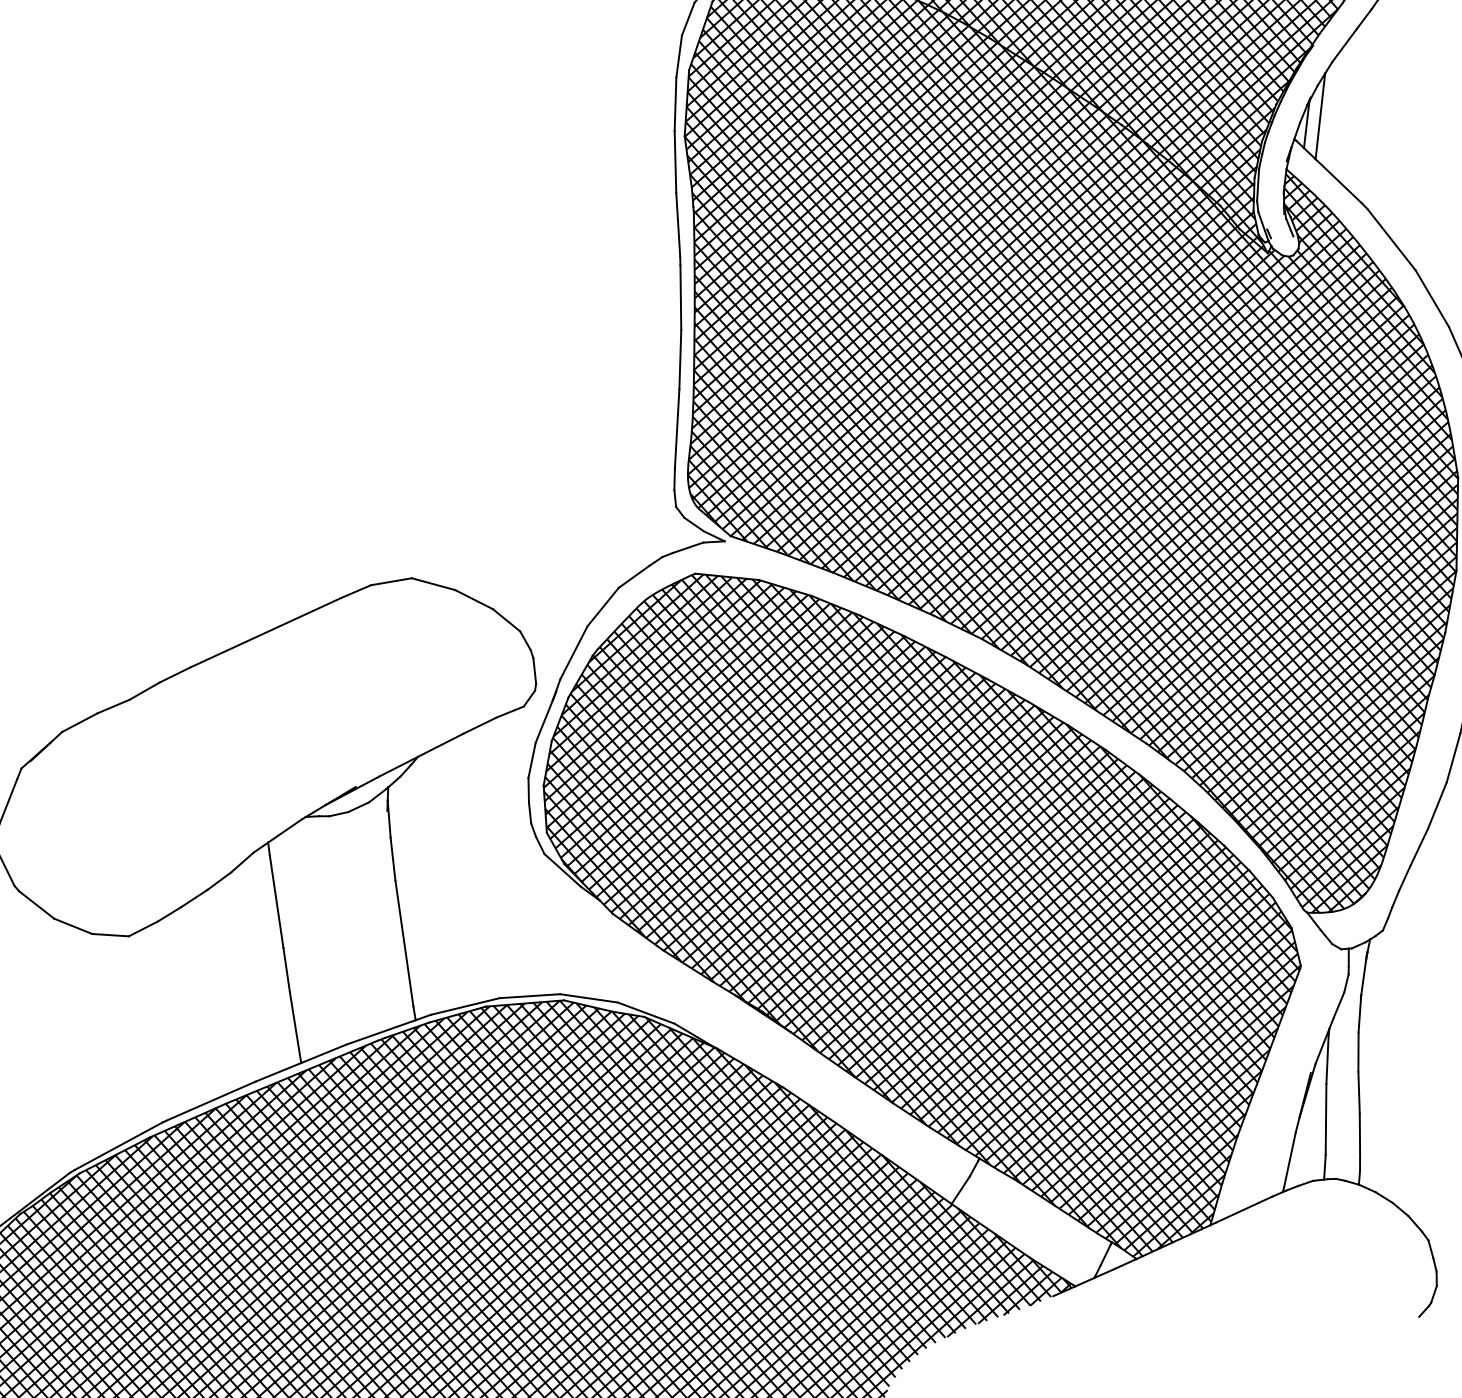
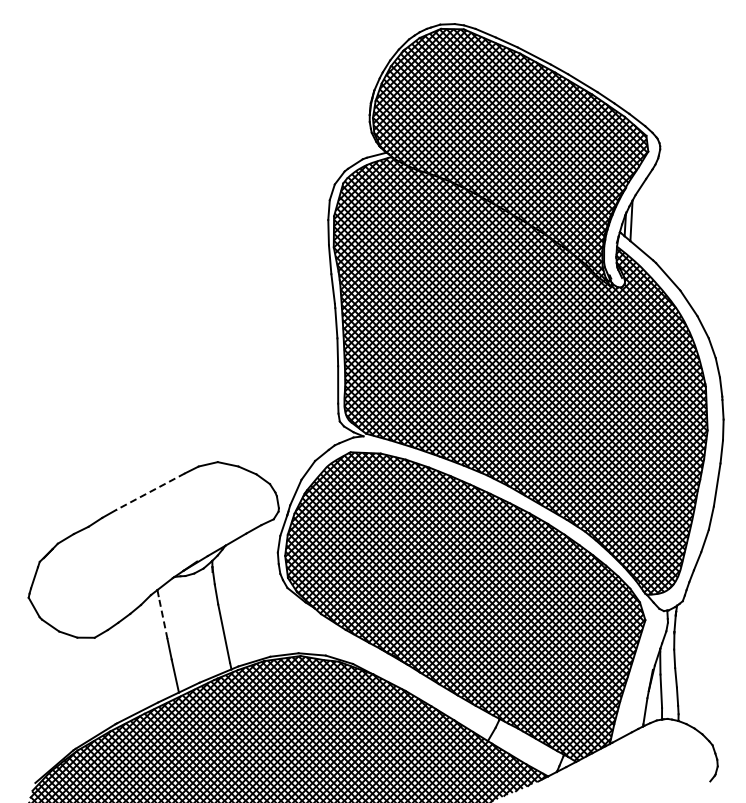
line: (265, 632) -> (150, 491), solid -> dashed
line: (277, 901) -> (163, 617), solid -> dashed

